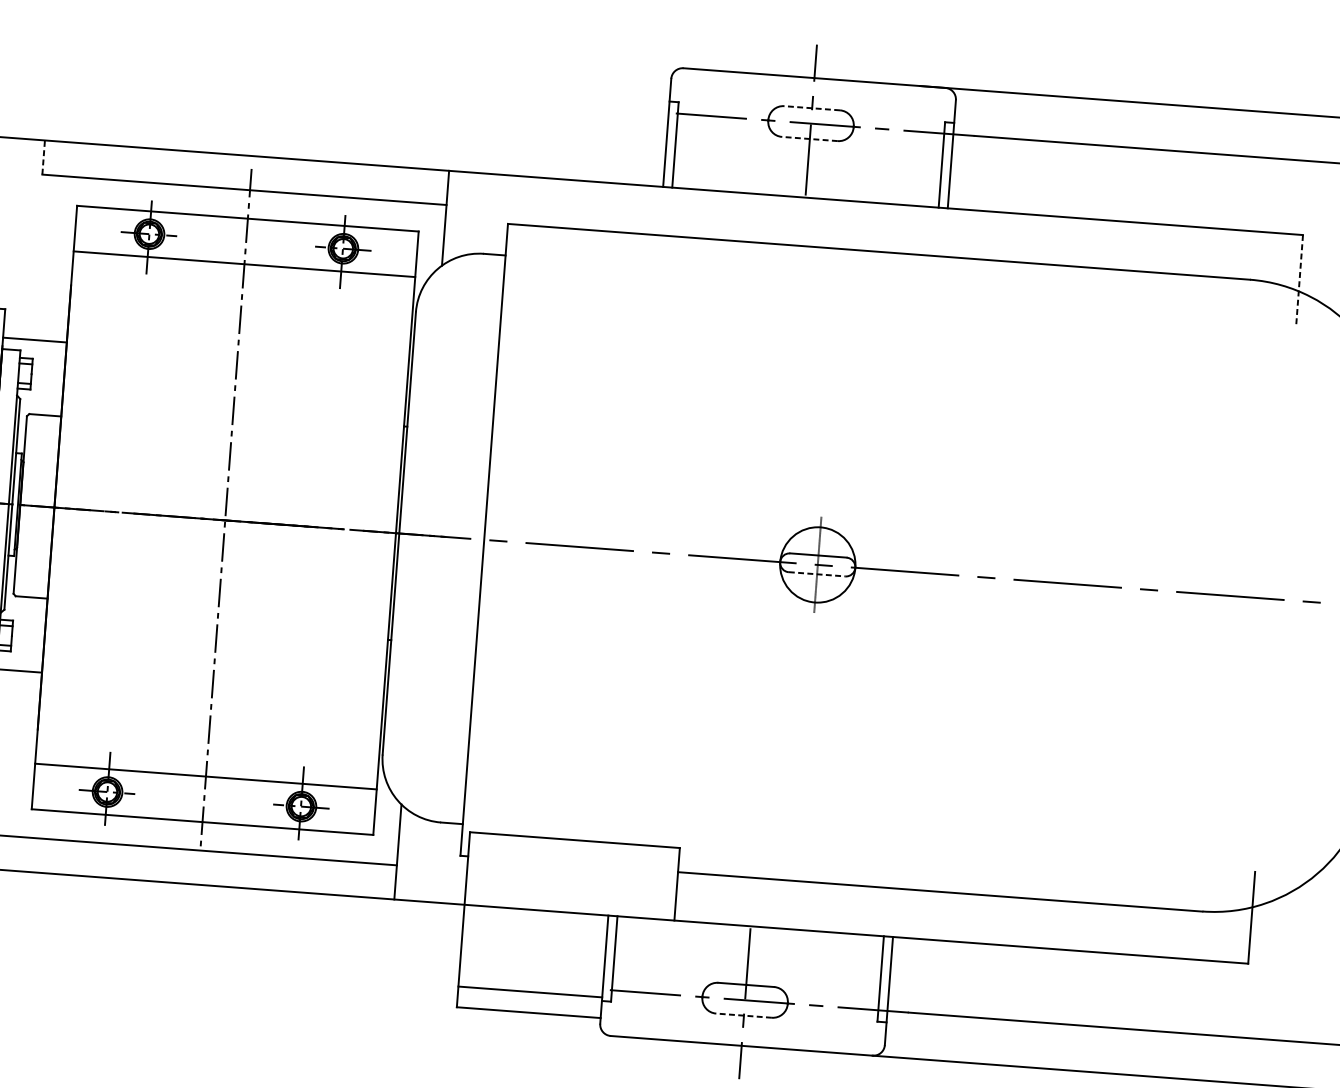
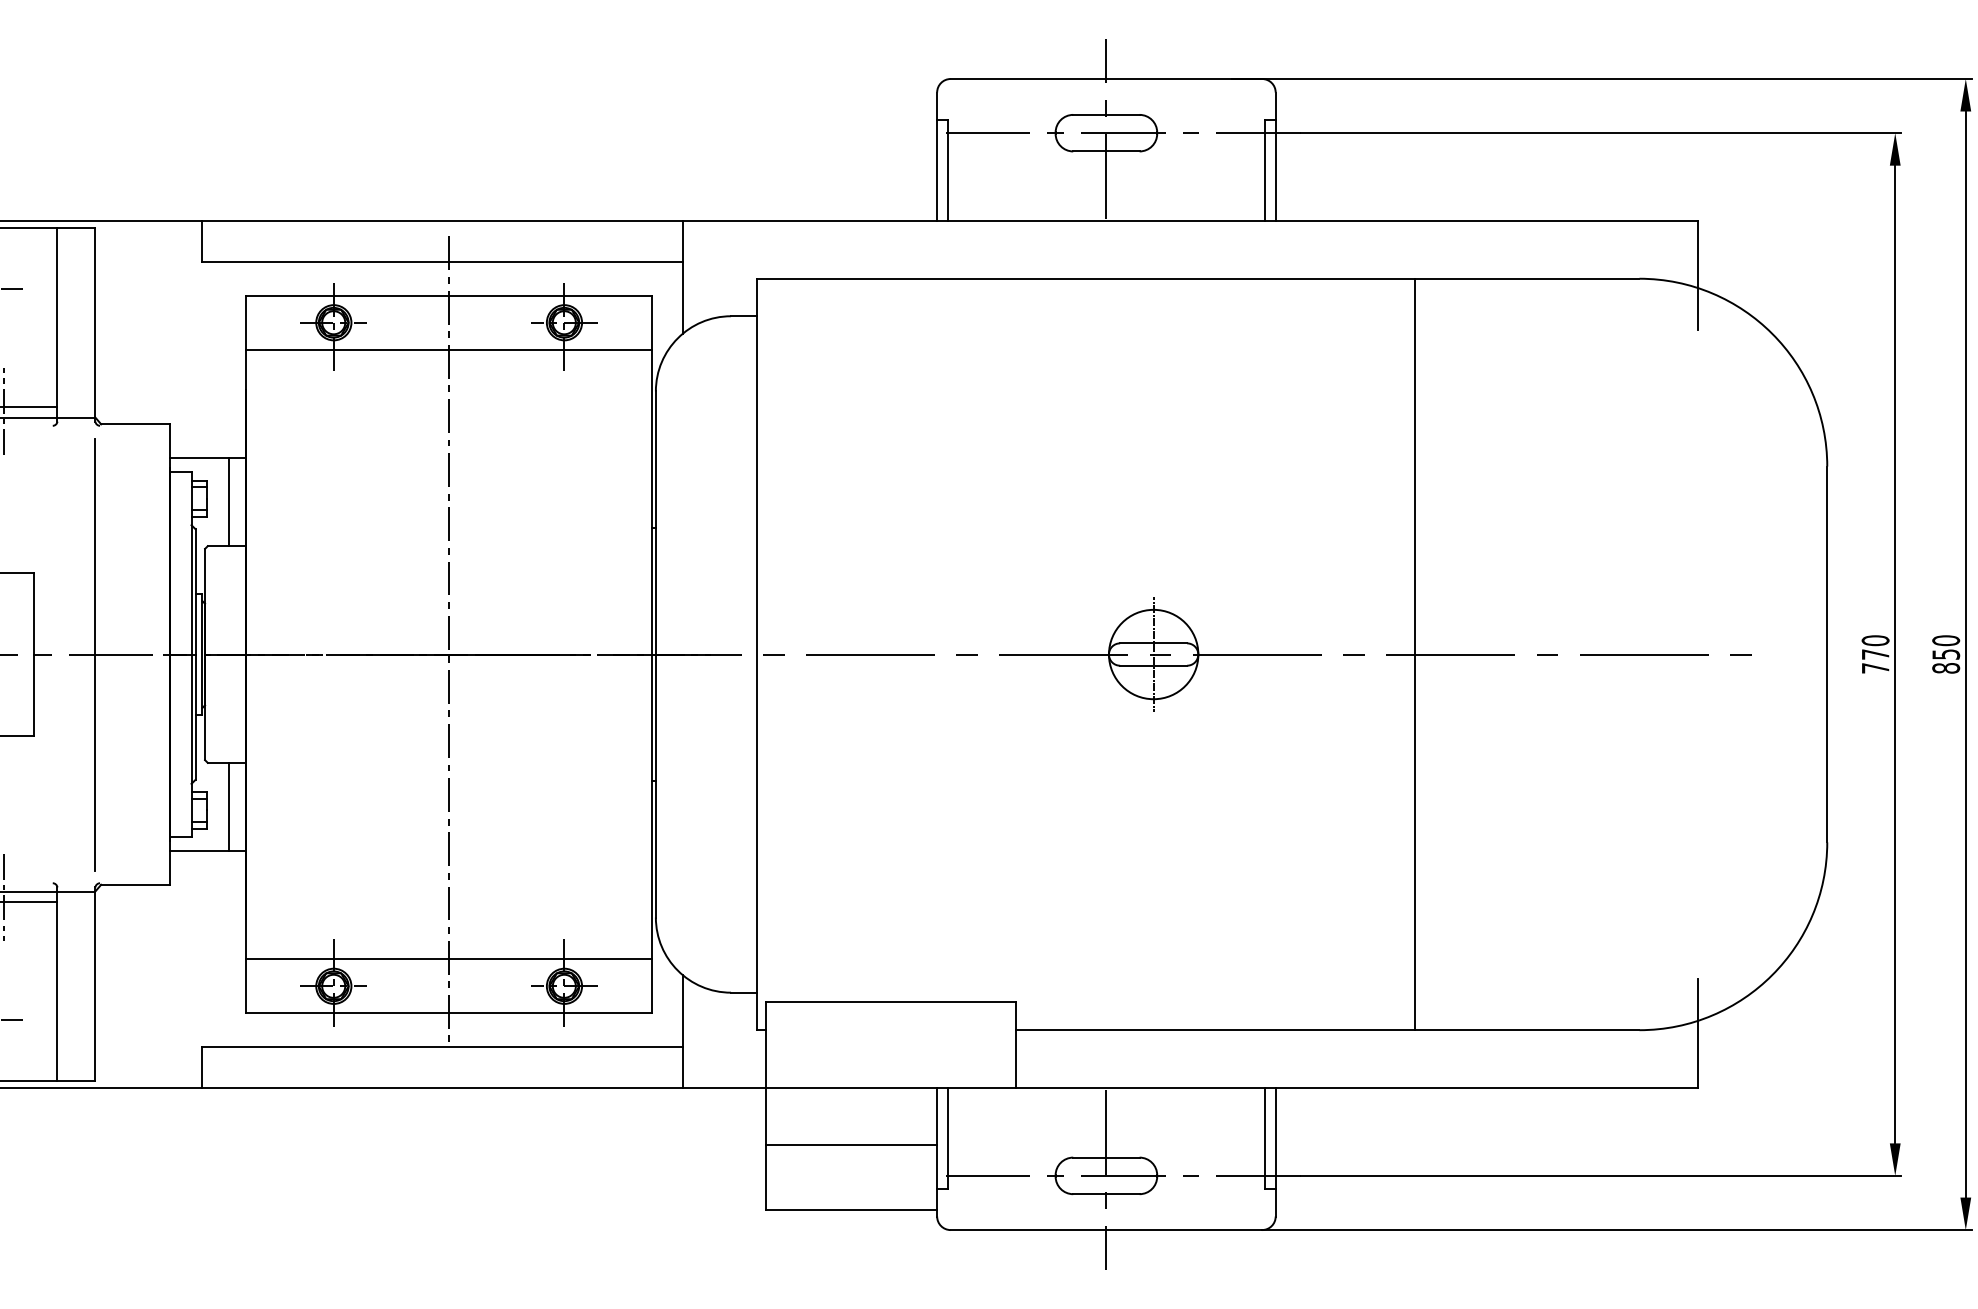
line: (811, 107) -> (1105, 114), dashed -> solid
line: (809, 138) -> (1105, 151), dashed -> solid
line: (43, 157) -> (201, 241), dashed -> solid
line: (1299, 280) -> (1698, 275), dashed -> solid
line: (50, 378) -> (229, 502), added
line: (816, 574) -> (1153, 665), dashed -> solid
line: (1037, 581) -> (1414, 654), added
line: (31, 634) -> (229, 806), added
line: (530, 992) -> (851, 1145), moved
line: (743, 1015) -> (1105, 1194), dashed -> solid

